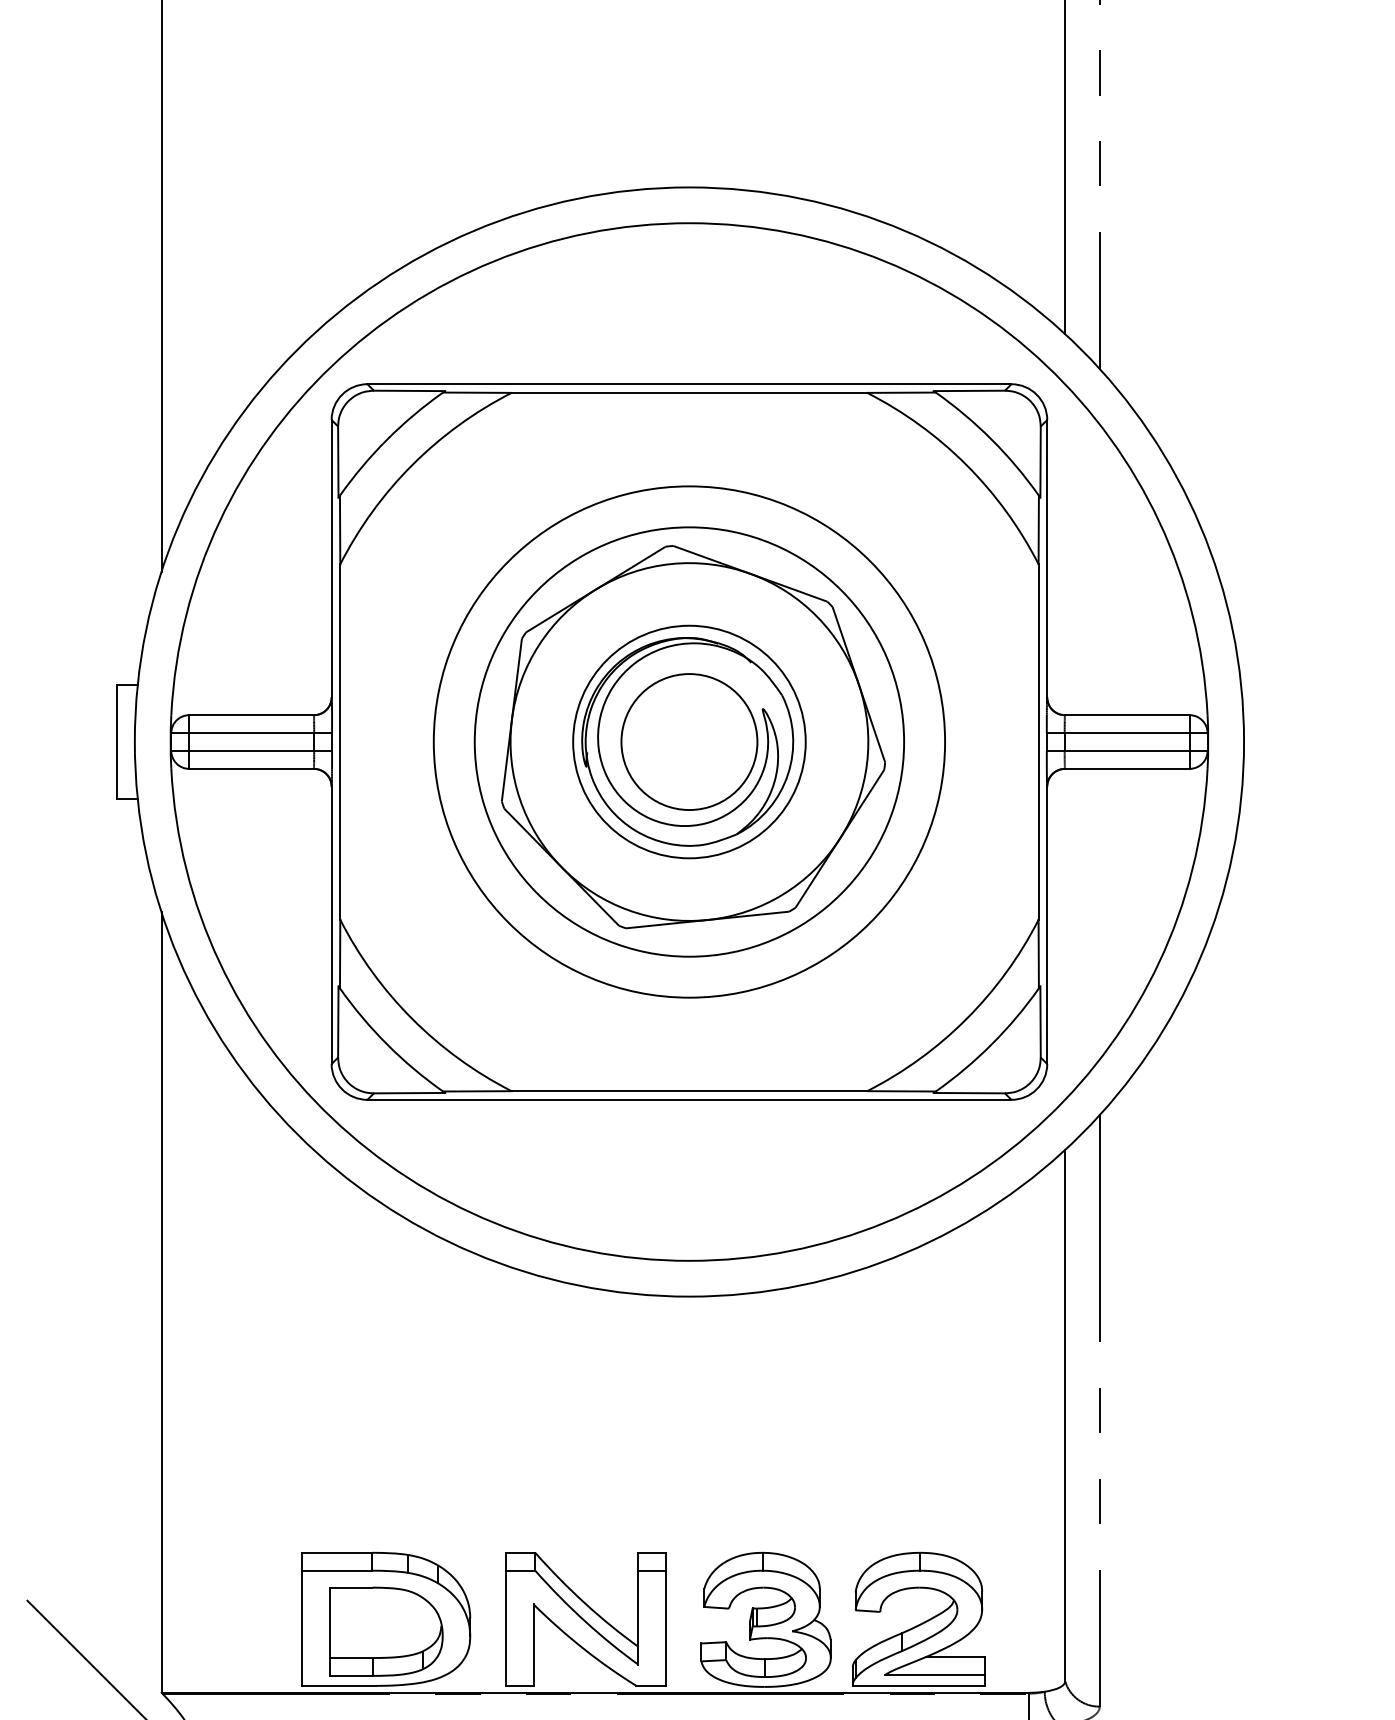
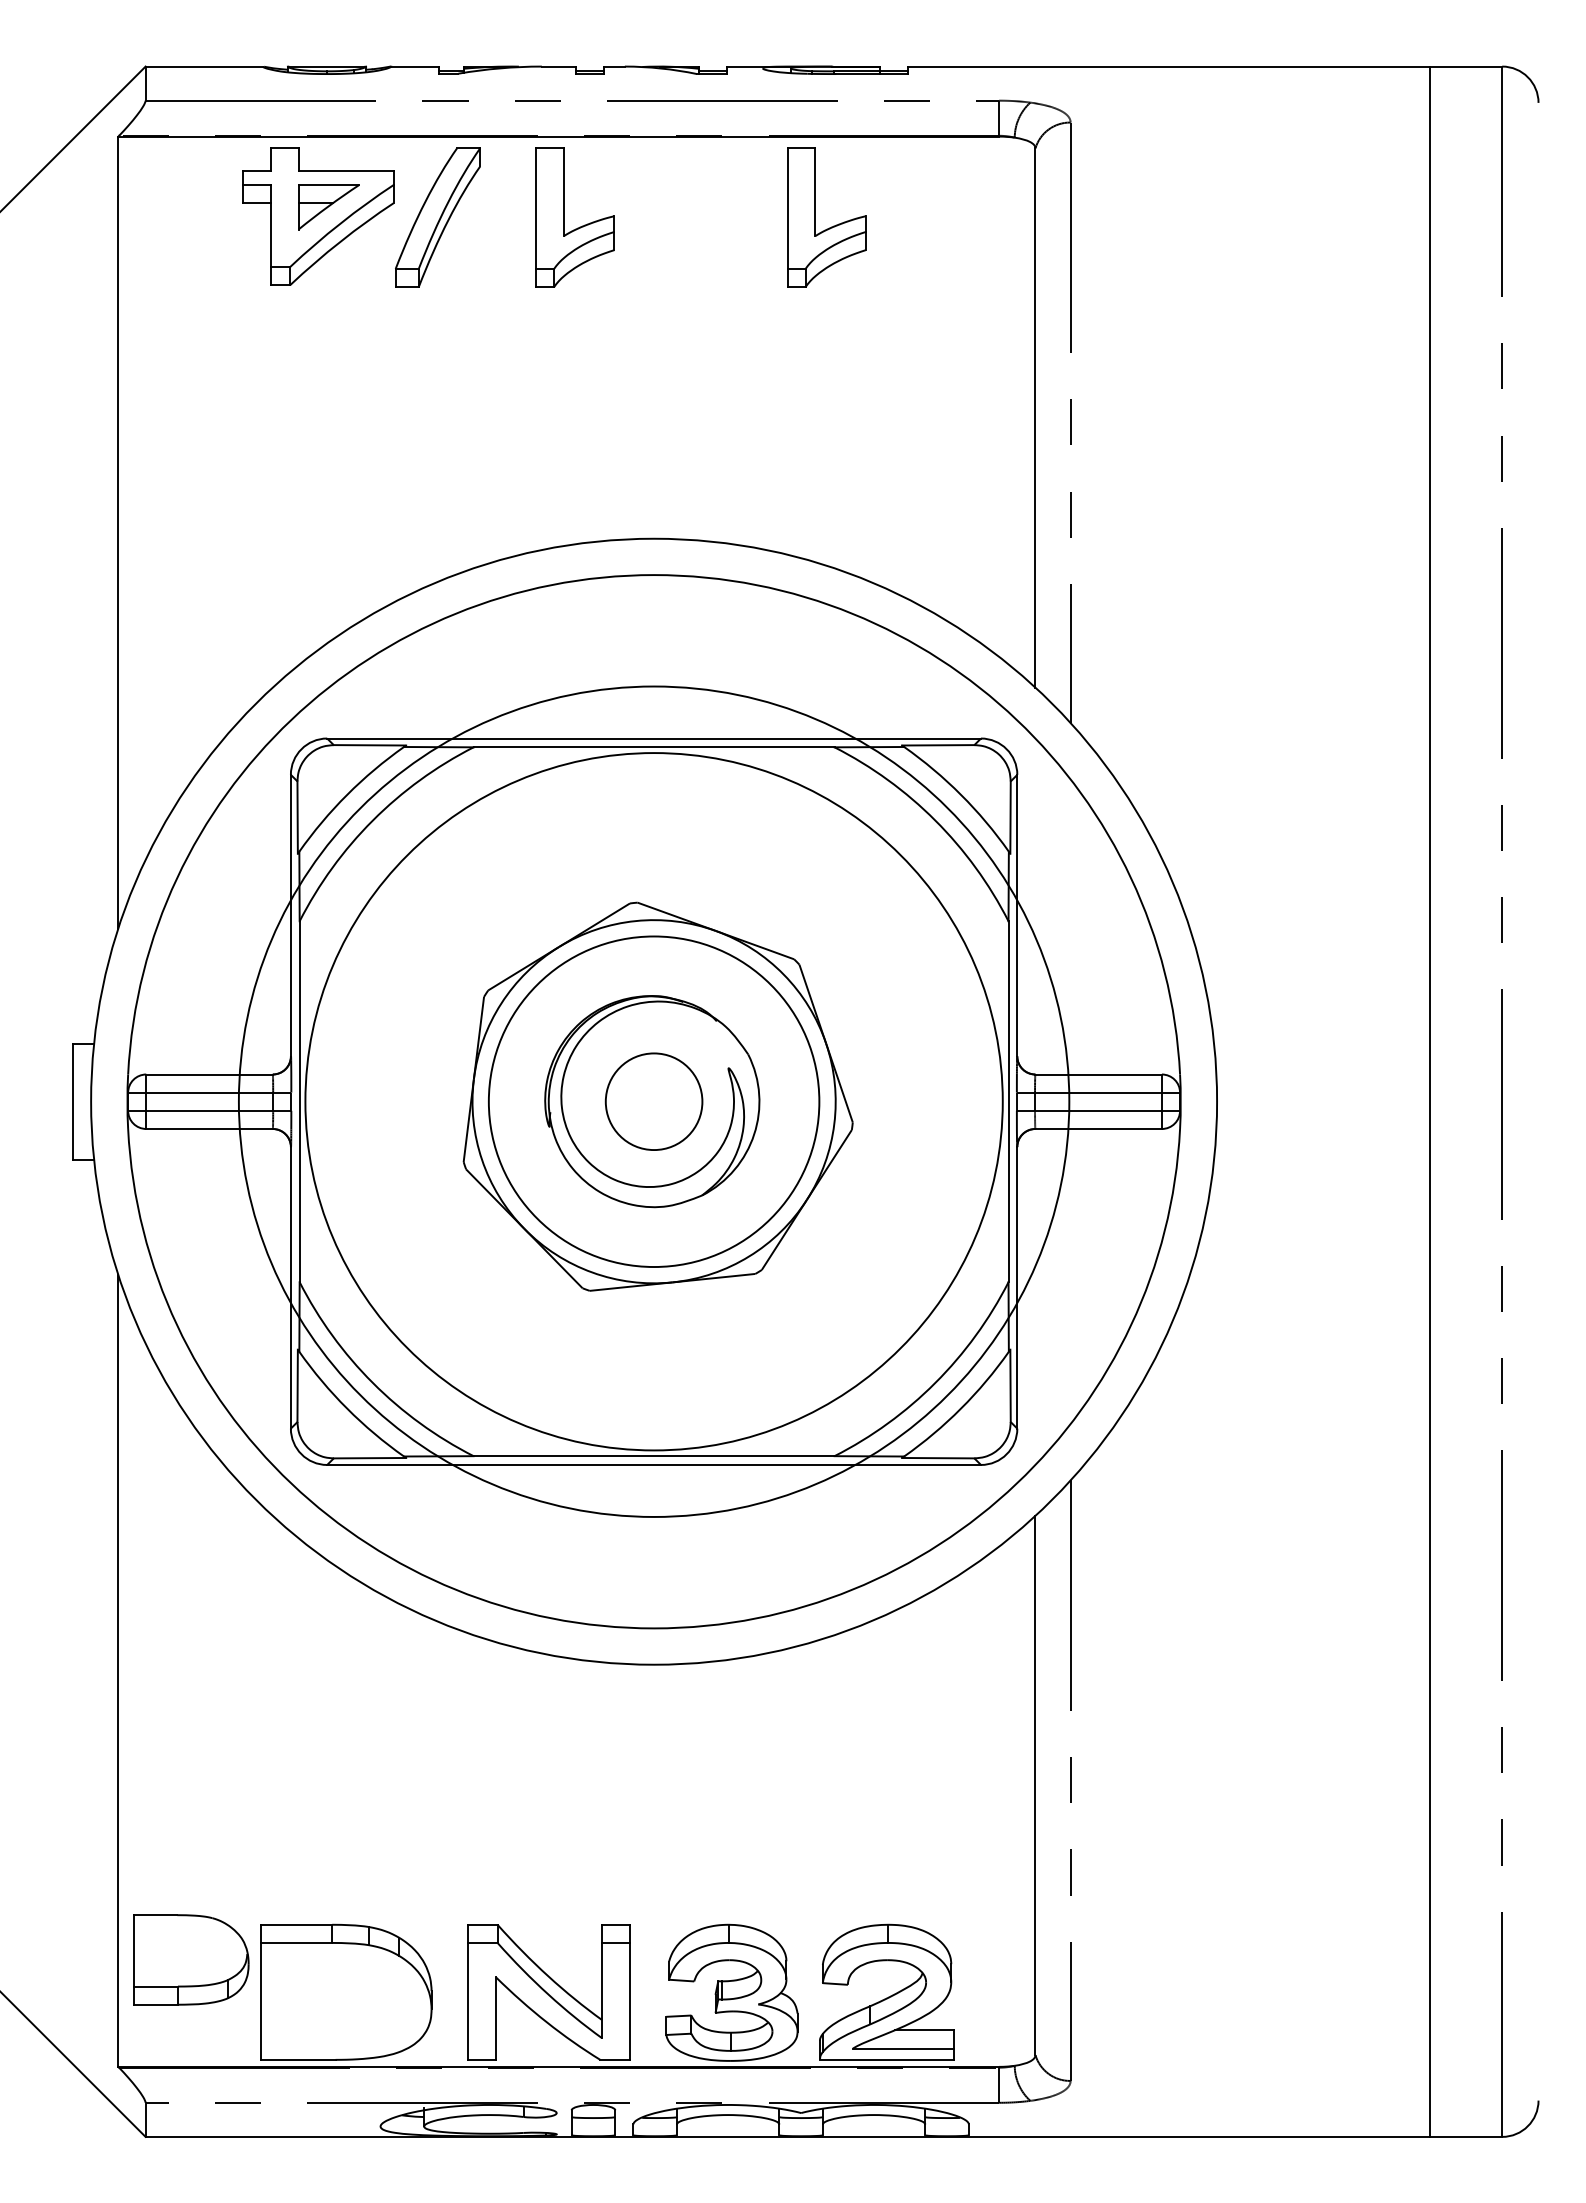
circle: (688, 741) -> (653, 1101), size x1.6
circle: (689, 741) -> (654, 1101), size x0.7
circle: (689, 741) -> (654, 1101), size x1.4
circle: (689, 741) -> (654, 1101), size x1.6
part: (386, 1631) -> (191, 1959), moved

